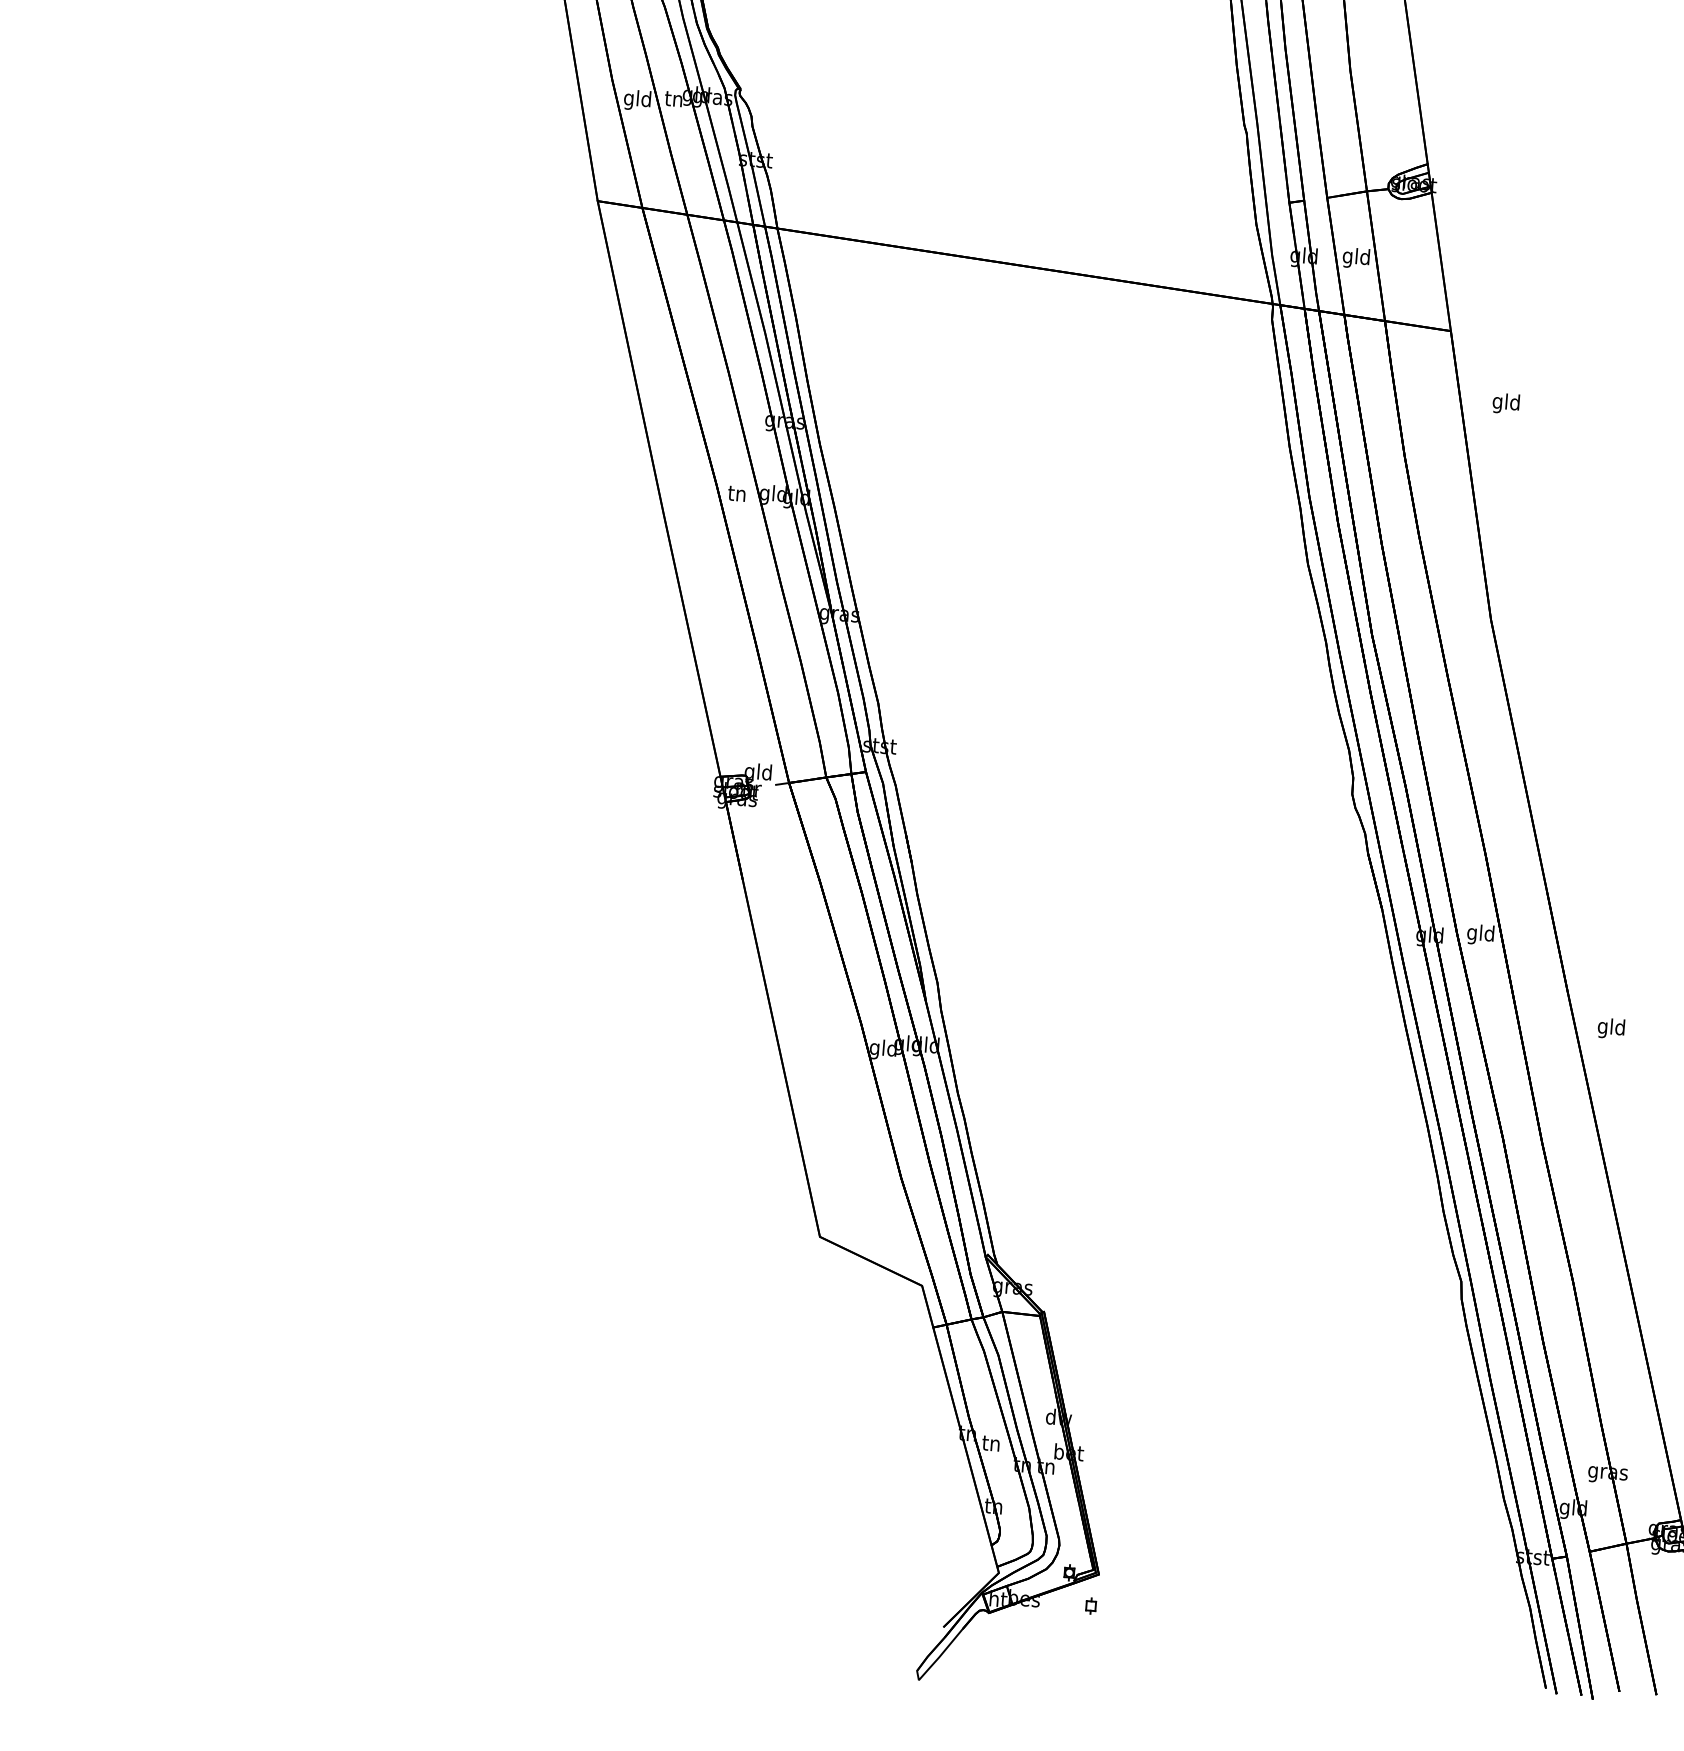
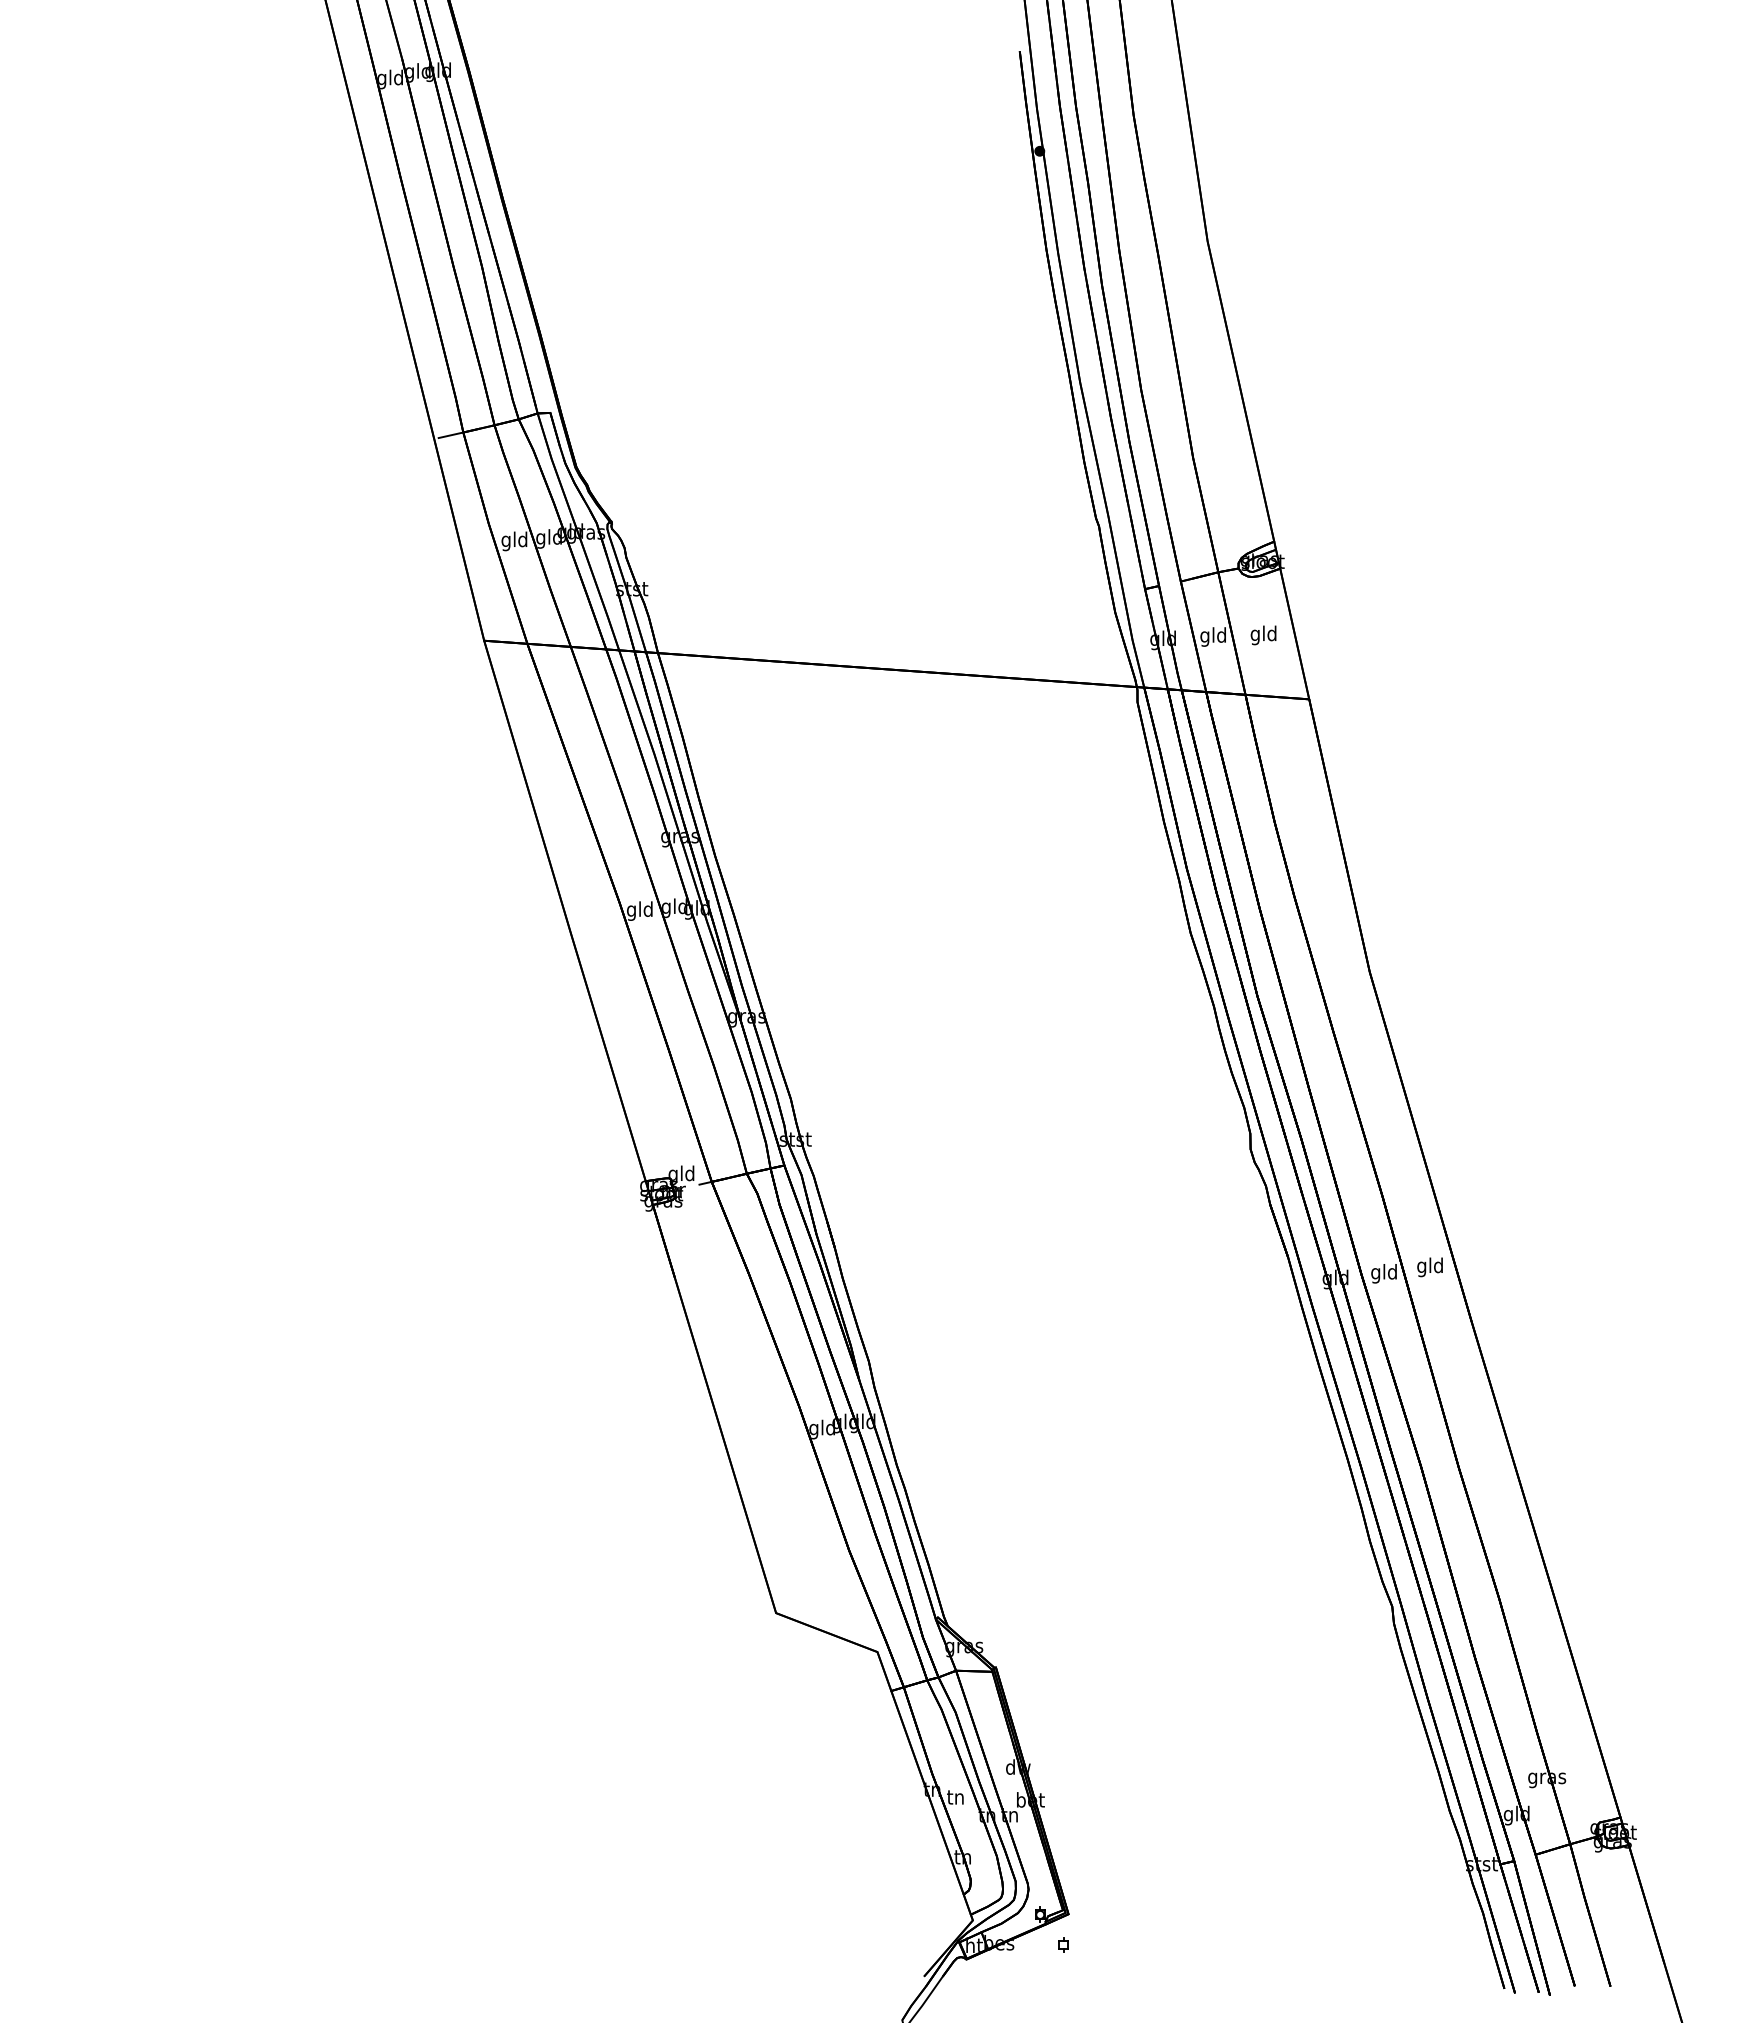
text: (673, 100) -> (548, 538), tn -> gld
text: (1506, 403) -> (1263, 635), moved
text: (736, 494) -> (639, 910), tn -> gld
text: (1610, 1028) -> (1429, 1267), moved

